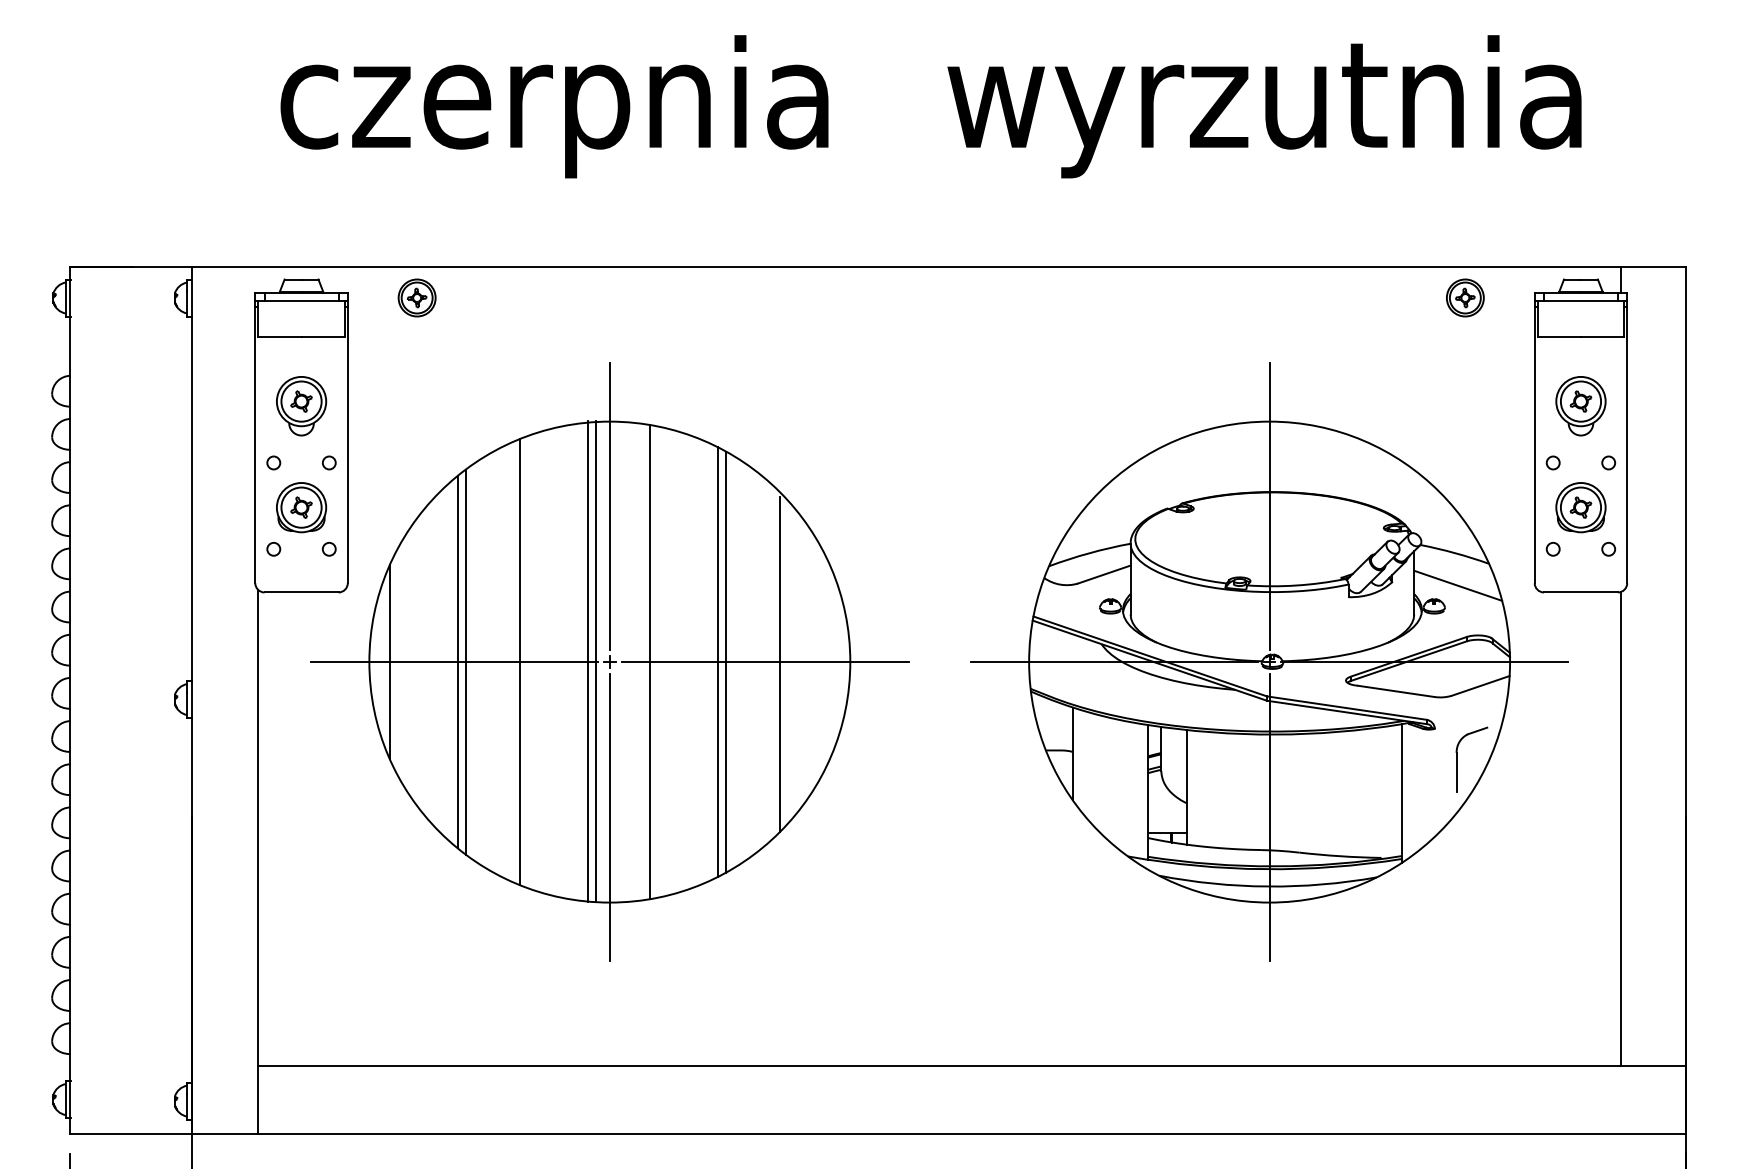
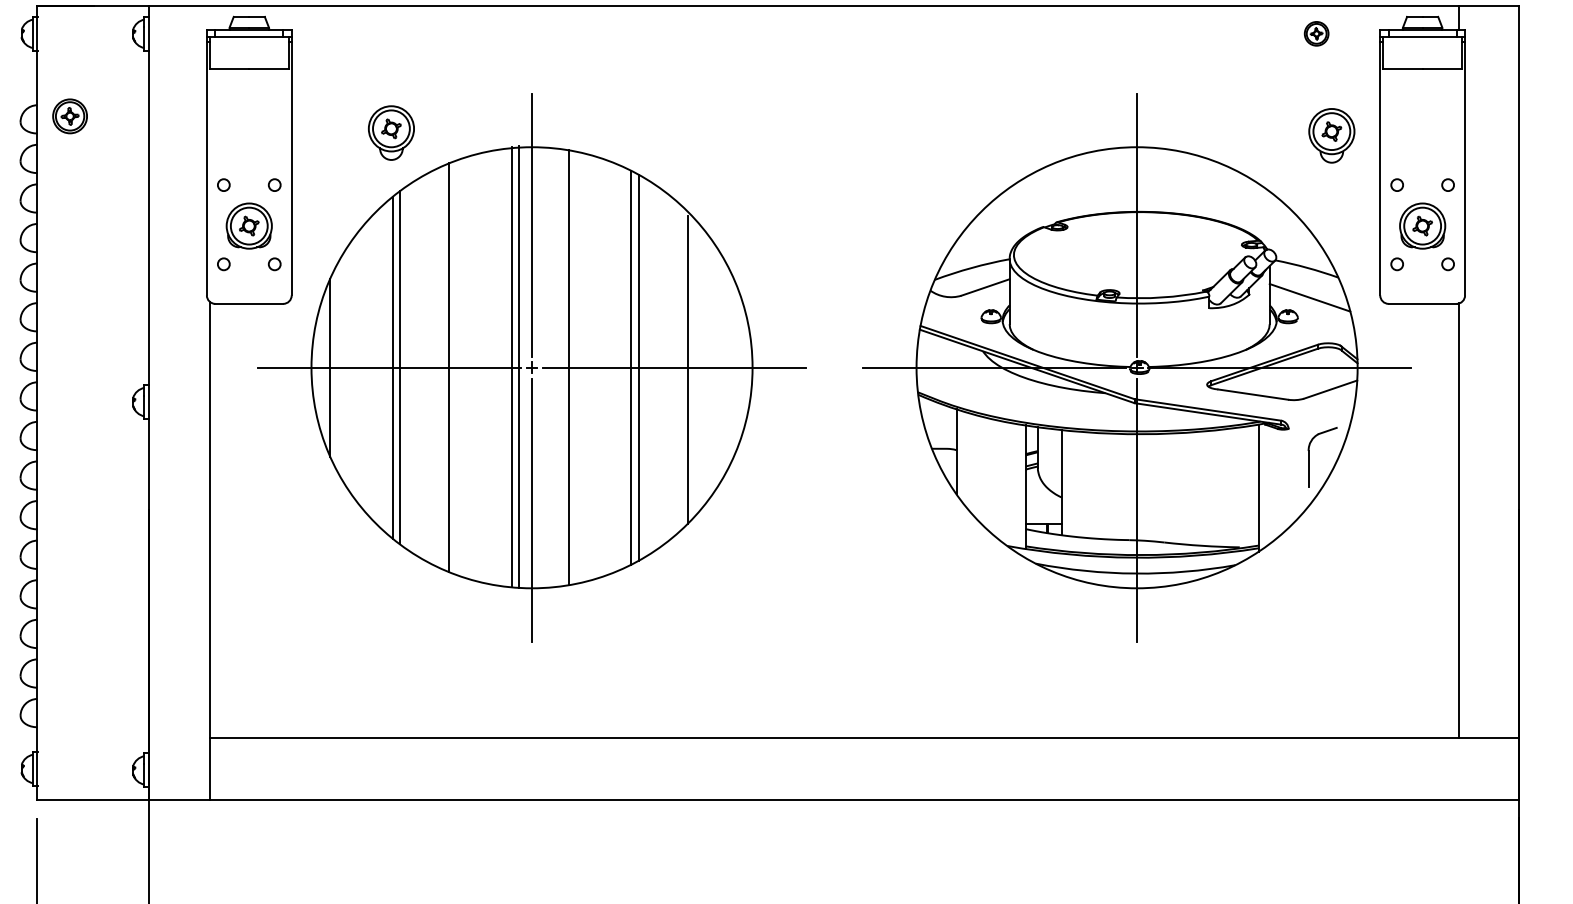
part: (416, 297) -> (69, 115), moved
part: (1465, 297) -> (1316, 33), size x0.7
part: (301, 406) -> (391, 133), moved
part: (1580, 406) -> (1331, 136), moved

